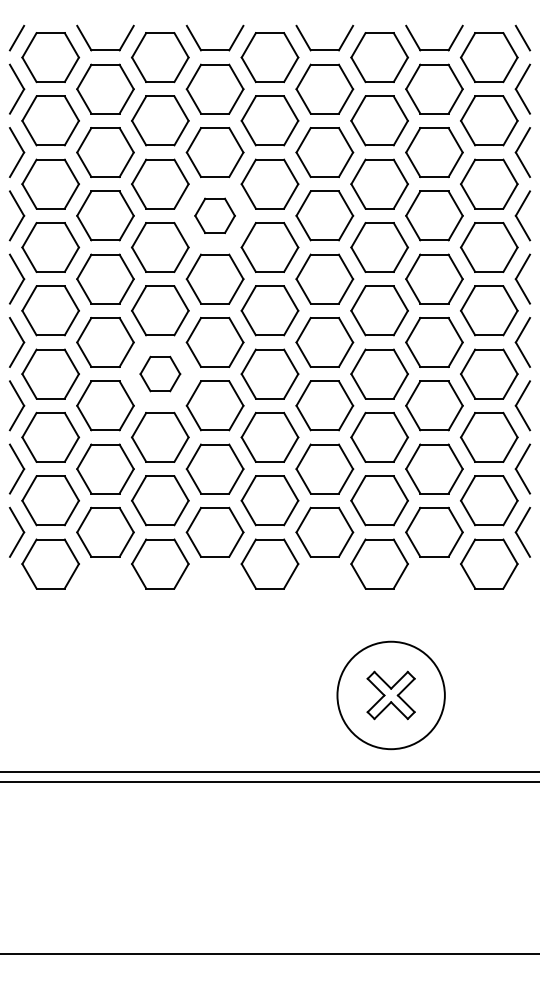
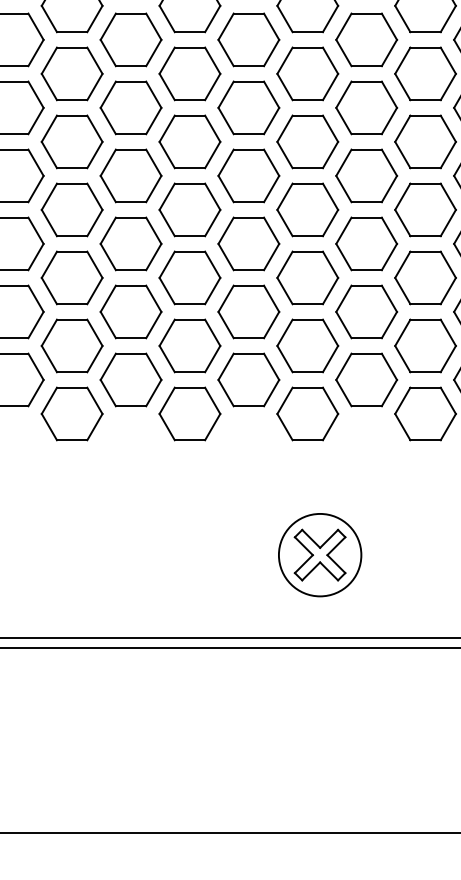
part: (214, 215) -> (130, 39), size x1.43
part: (160, 373) -> (72, 209), size x1.43
circle: (390, 695) -> (319, 555), size x0.71

